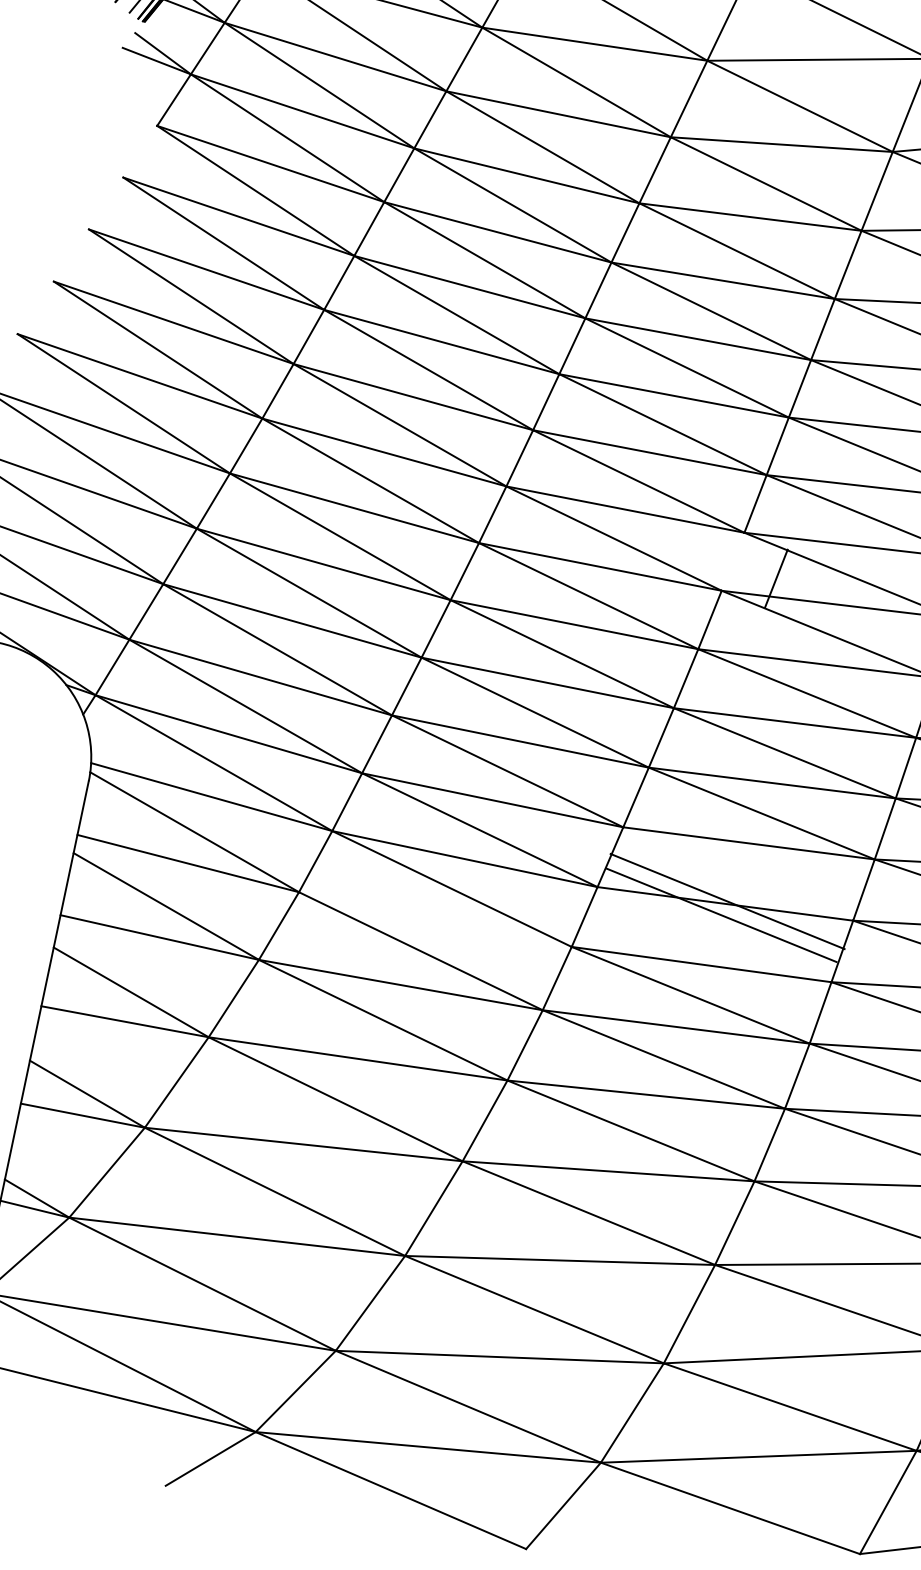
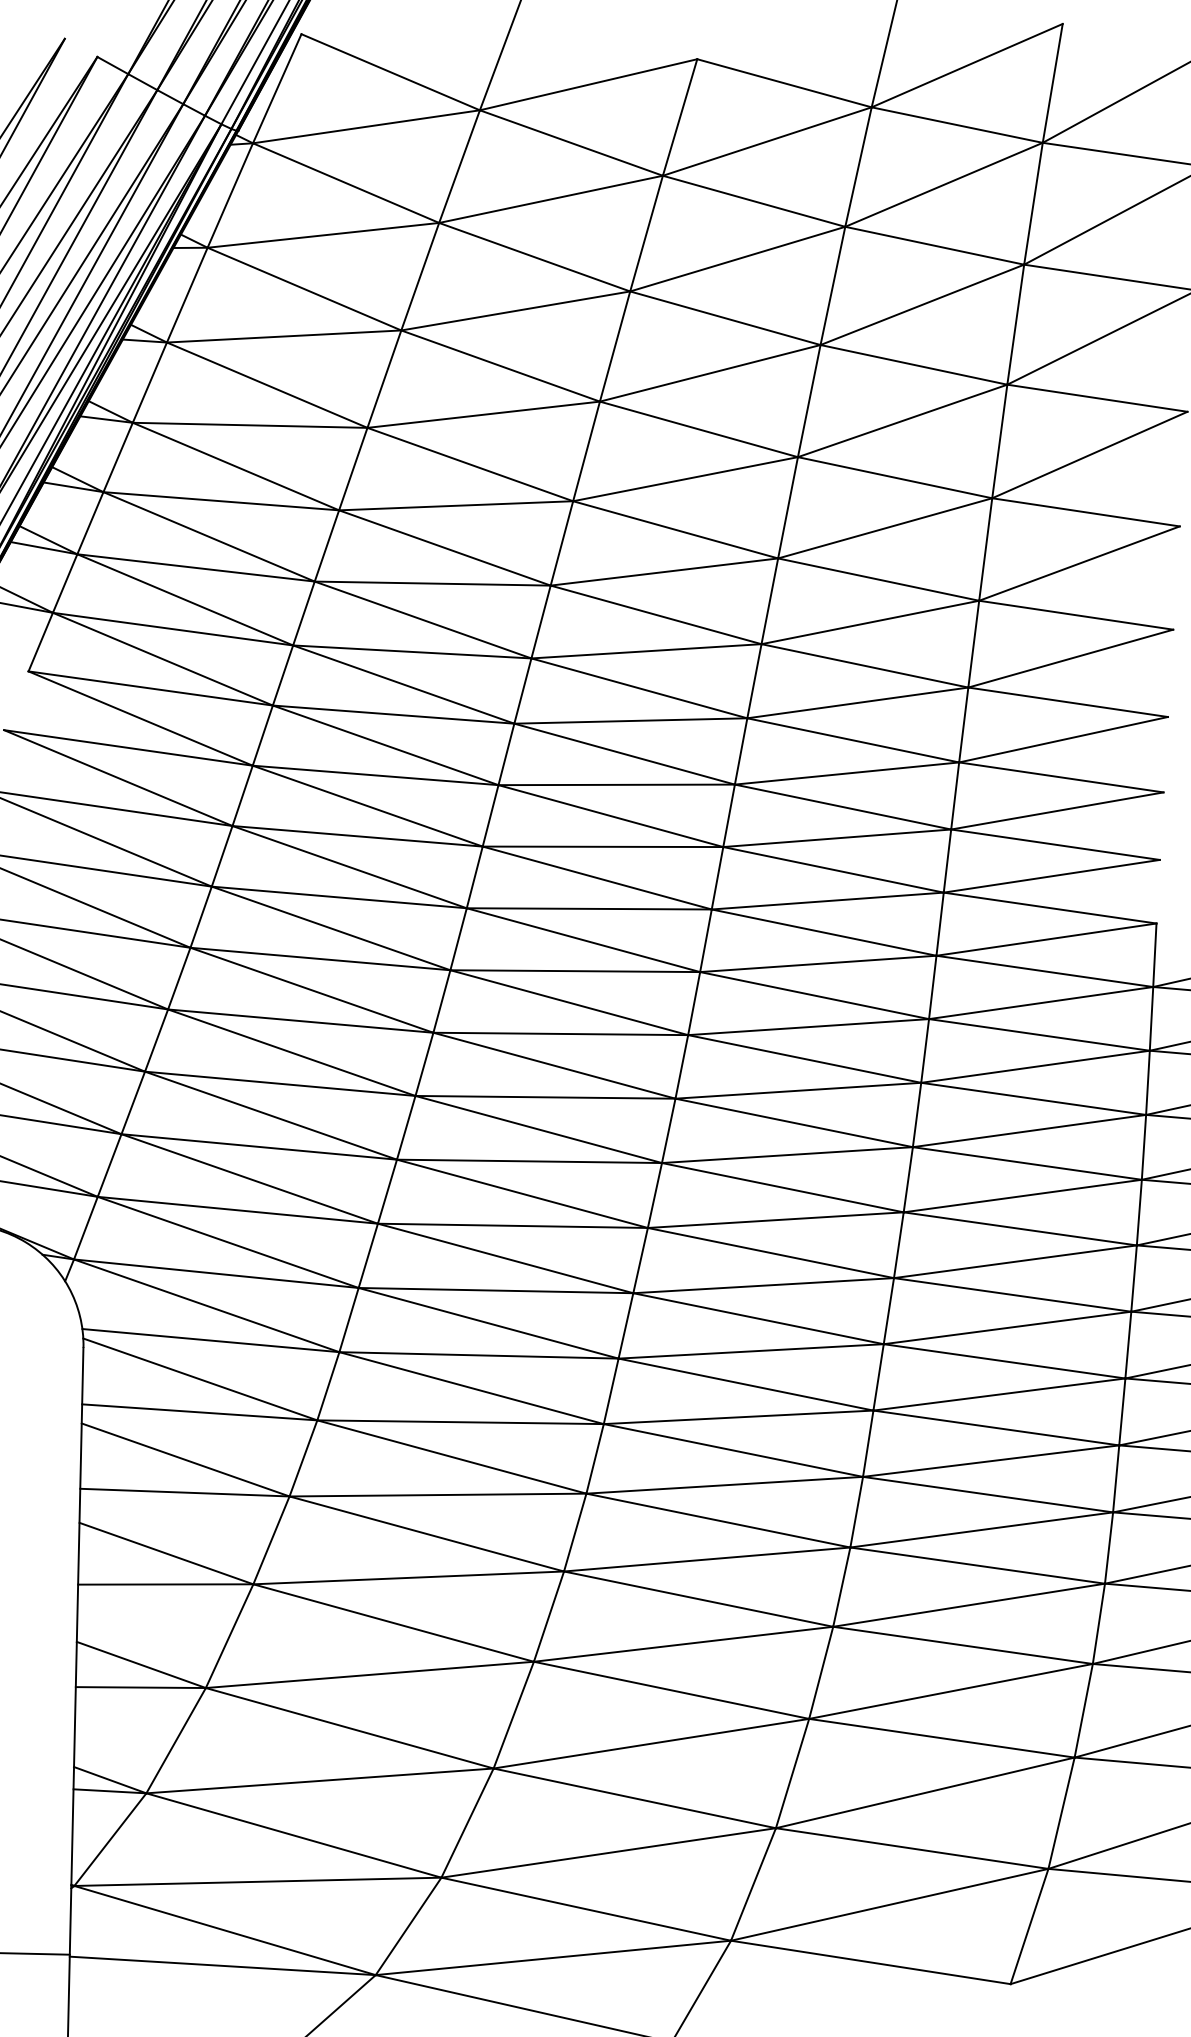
line: (776, 578) -> (694, 1003), moved
line: (727, 901) -> (745, 1384), moved
line: (721, 915) -> (758, 1318), moved
line: (435, 919) -> (460, 1422), added

